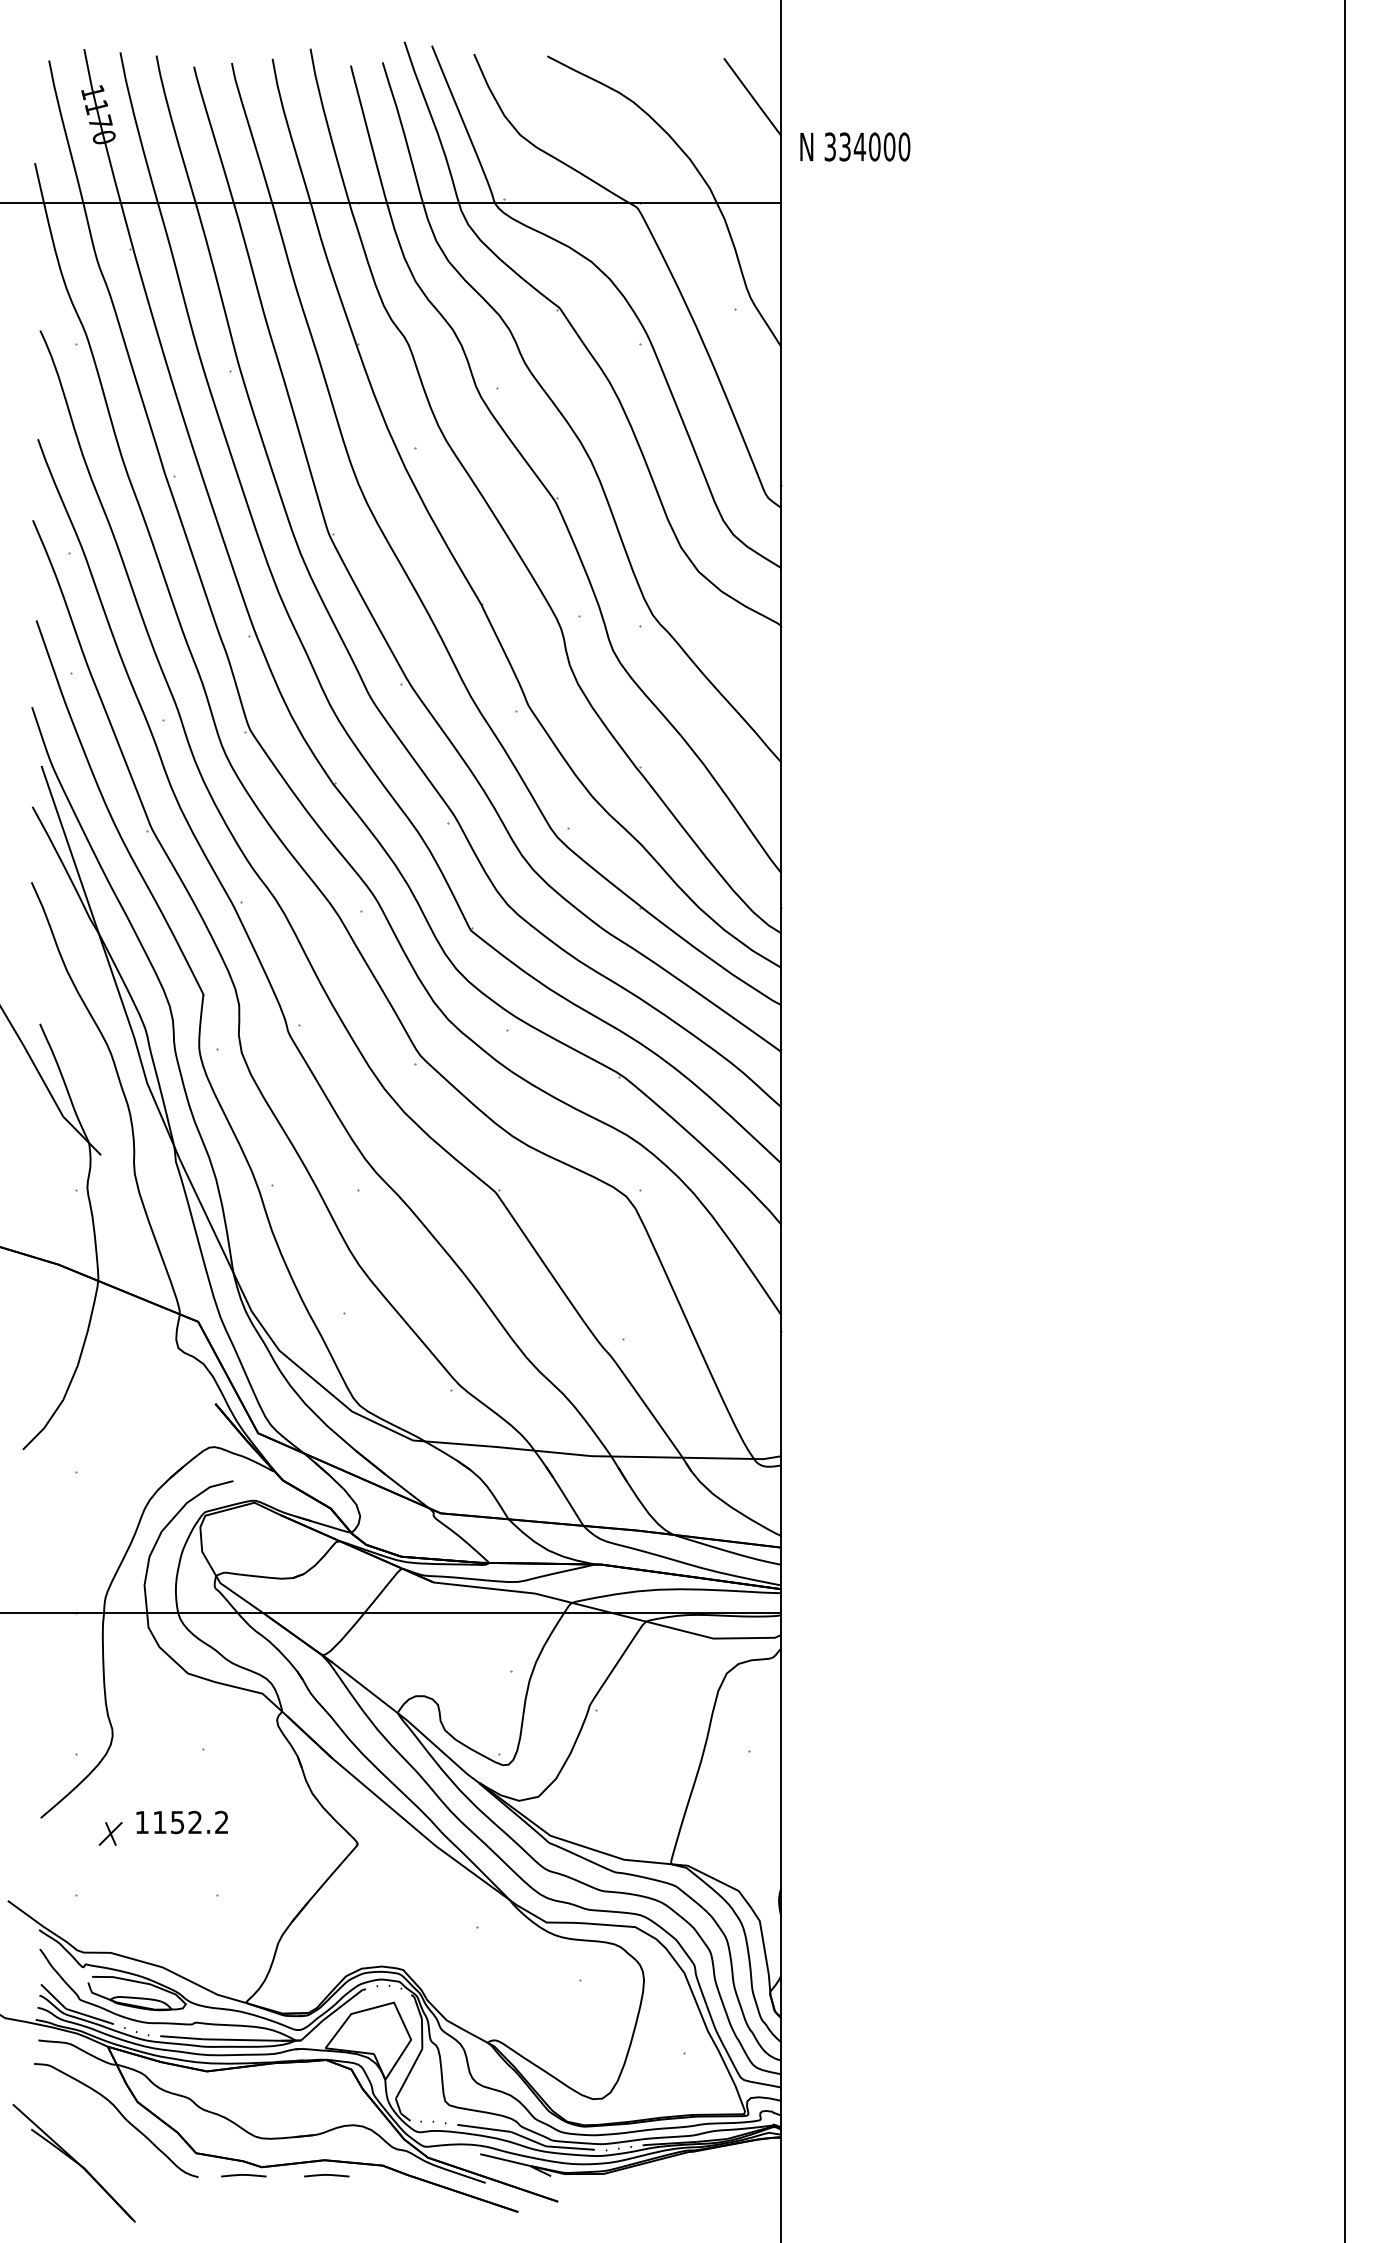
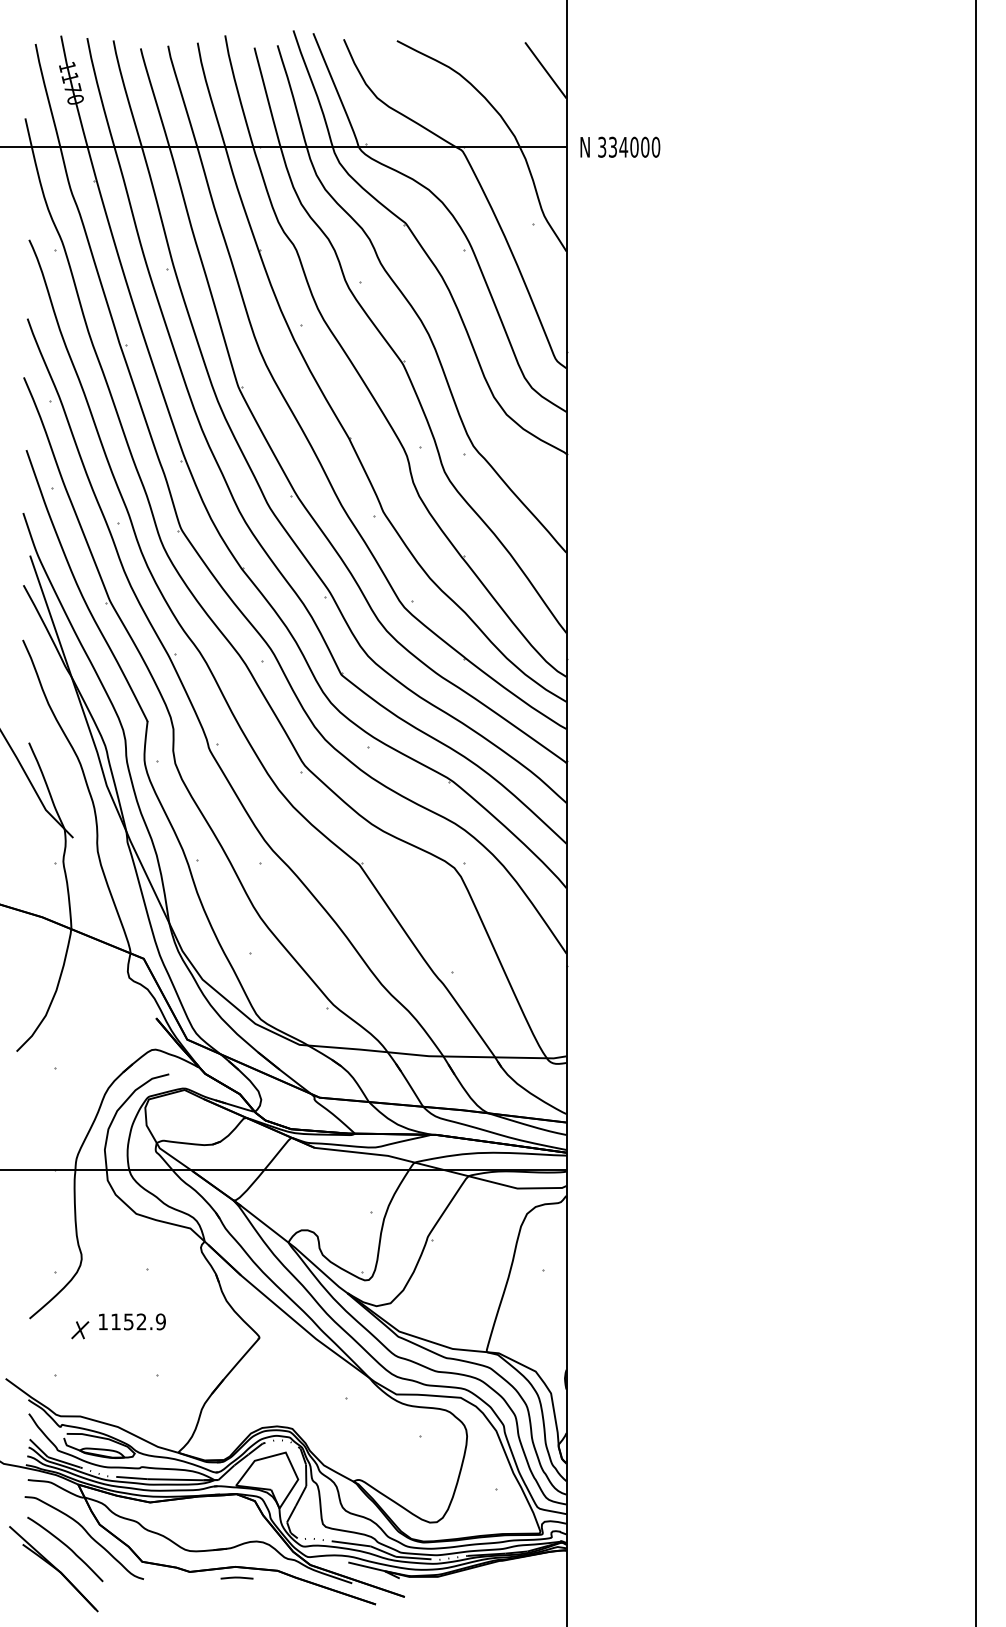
text: (855, 146) -> (620, 146), moved
text: (221, 1822) -> (160, 1321), 1152.2 -> 1152.9
curve: (92, 2133) -> (67, 1547), added
line: (243, 2175) -> (176, 1577), removed

